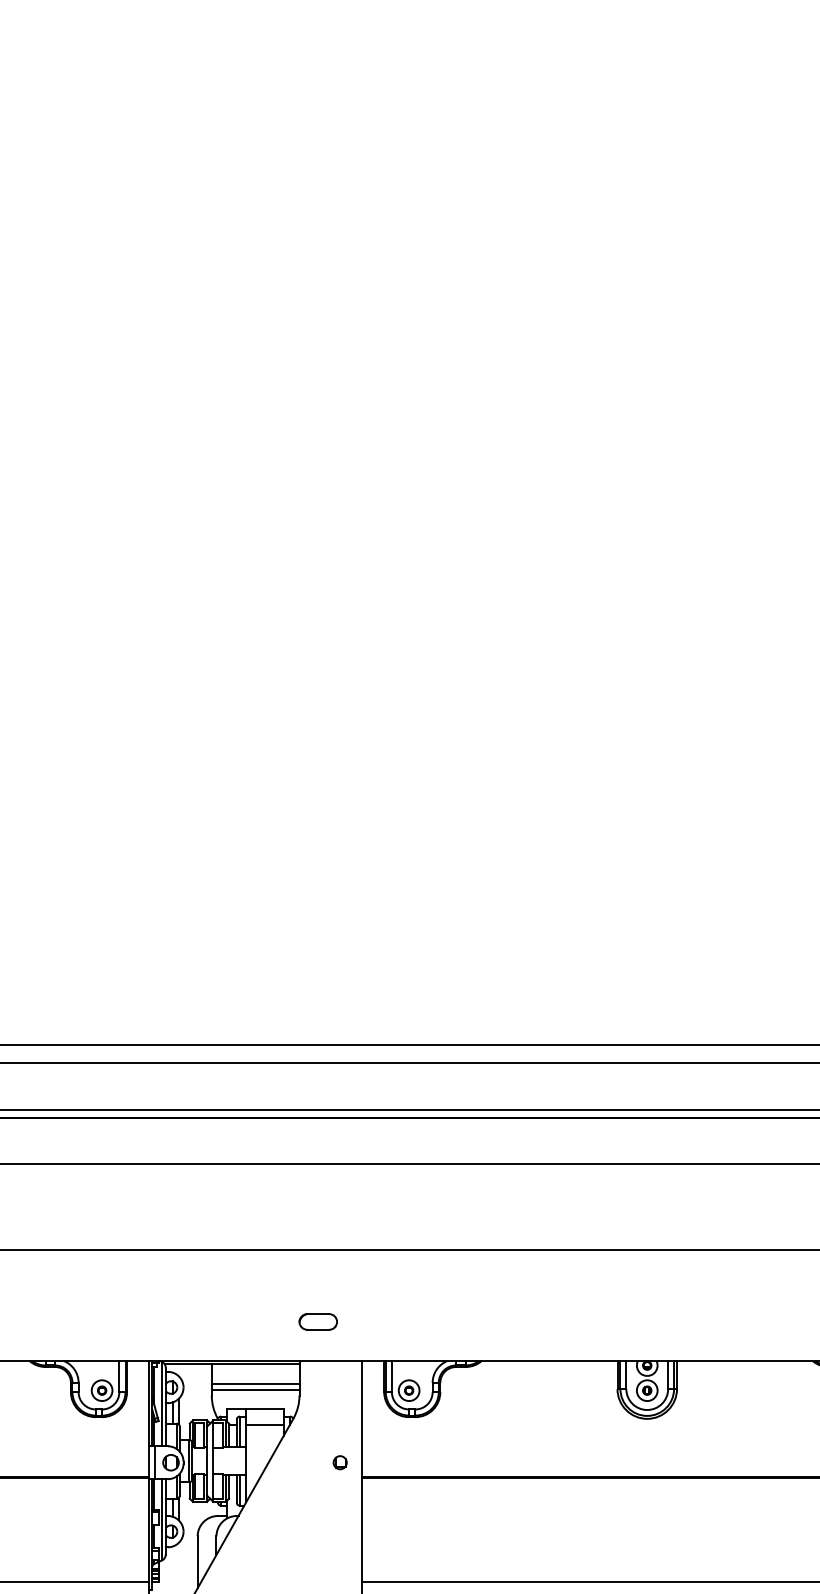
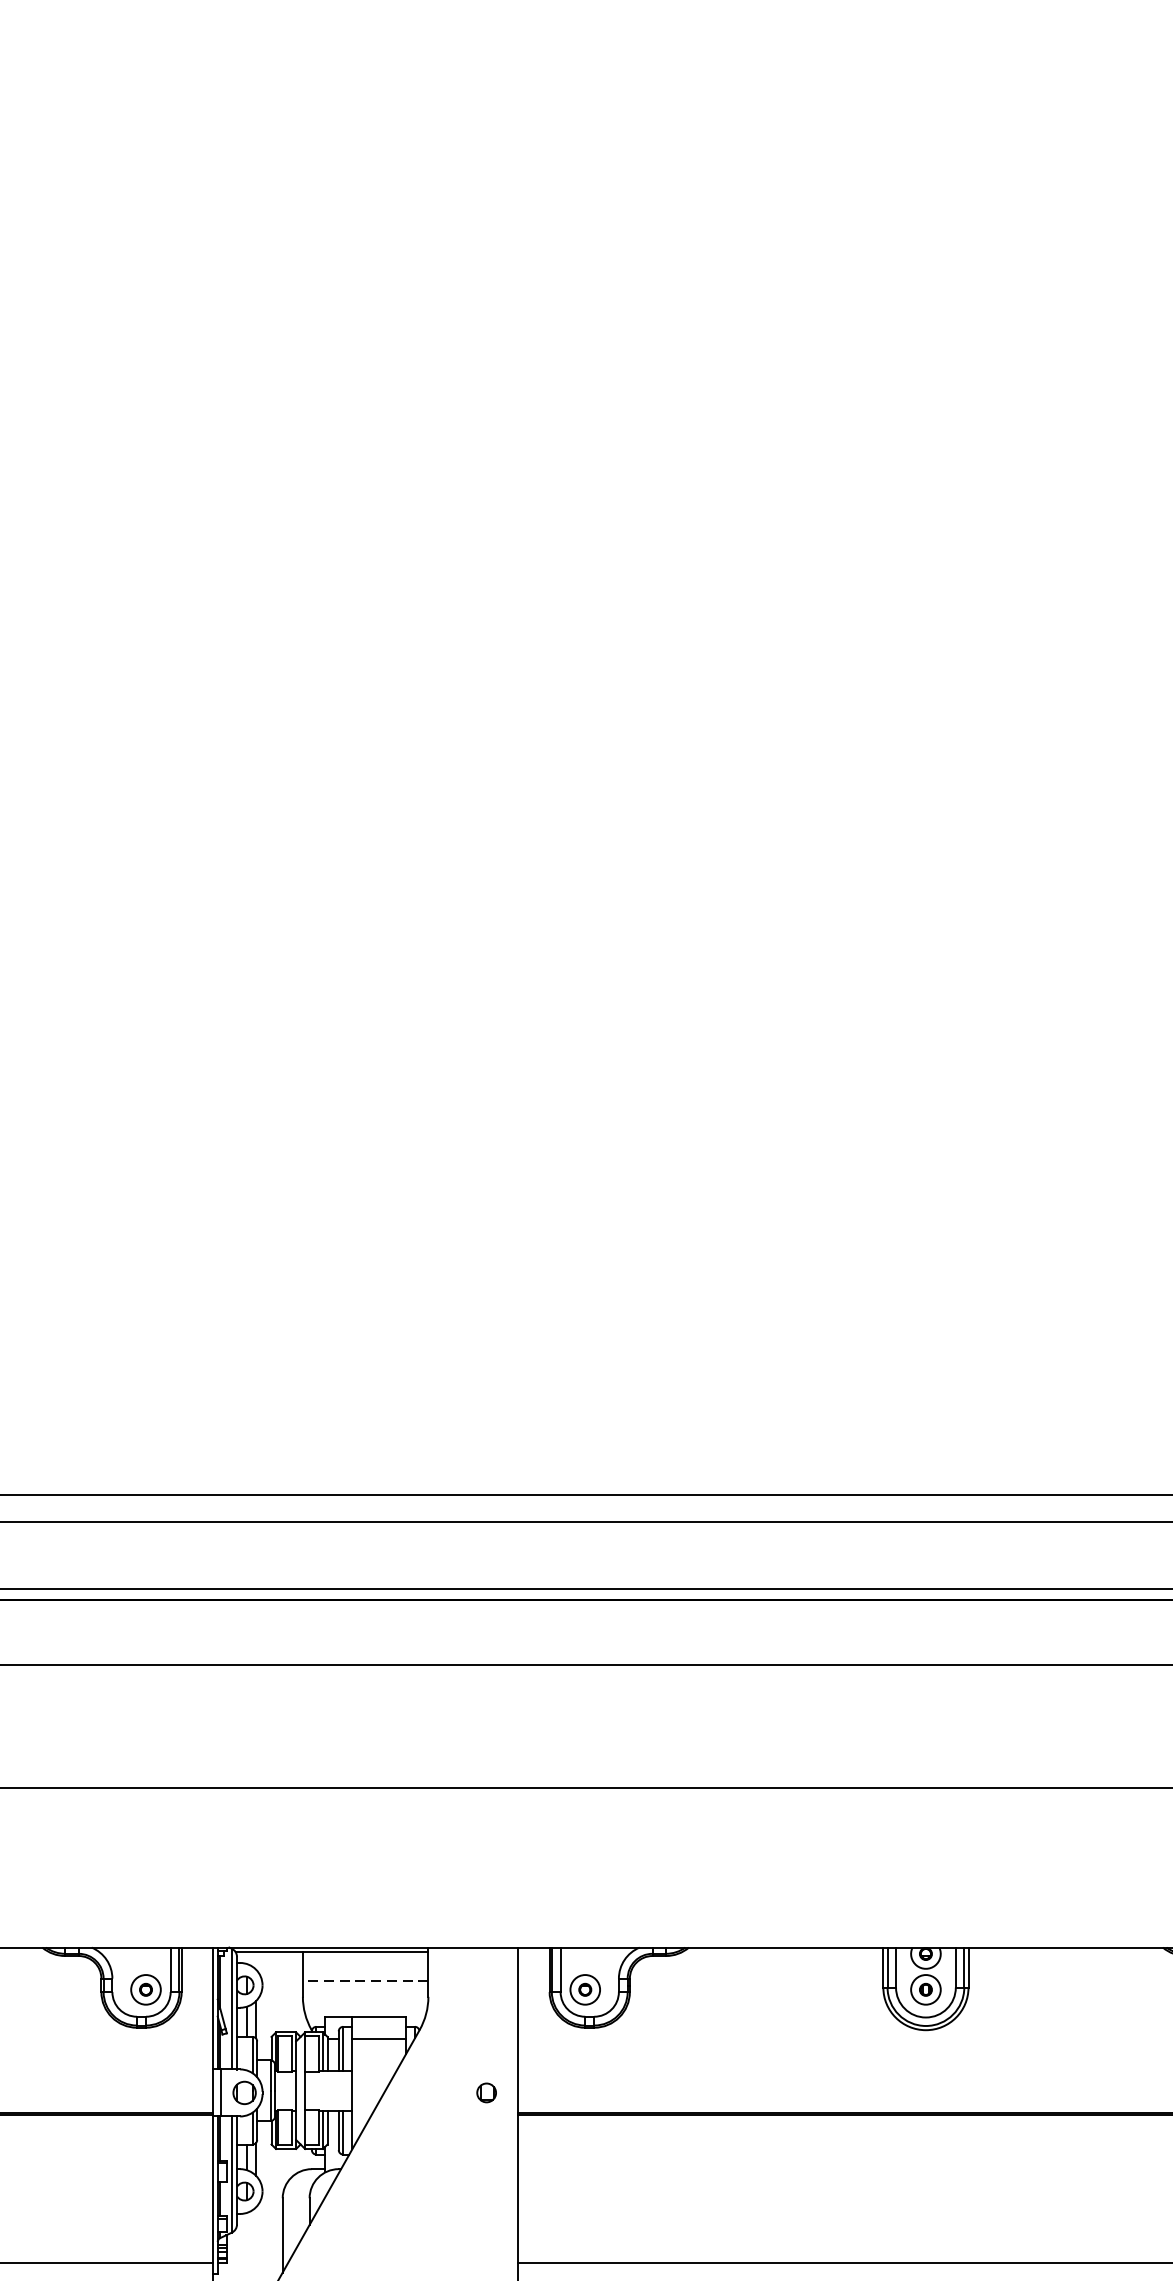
part: (317, 1321) -> (454, 1890), removed
line: (255, 1384) -> (365, 1981), solid -> dashed
line: (255, 1390) -> (365, 1989), removed

